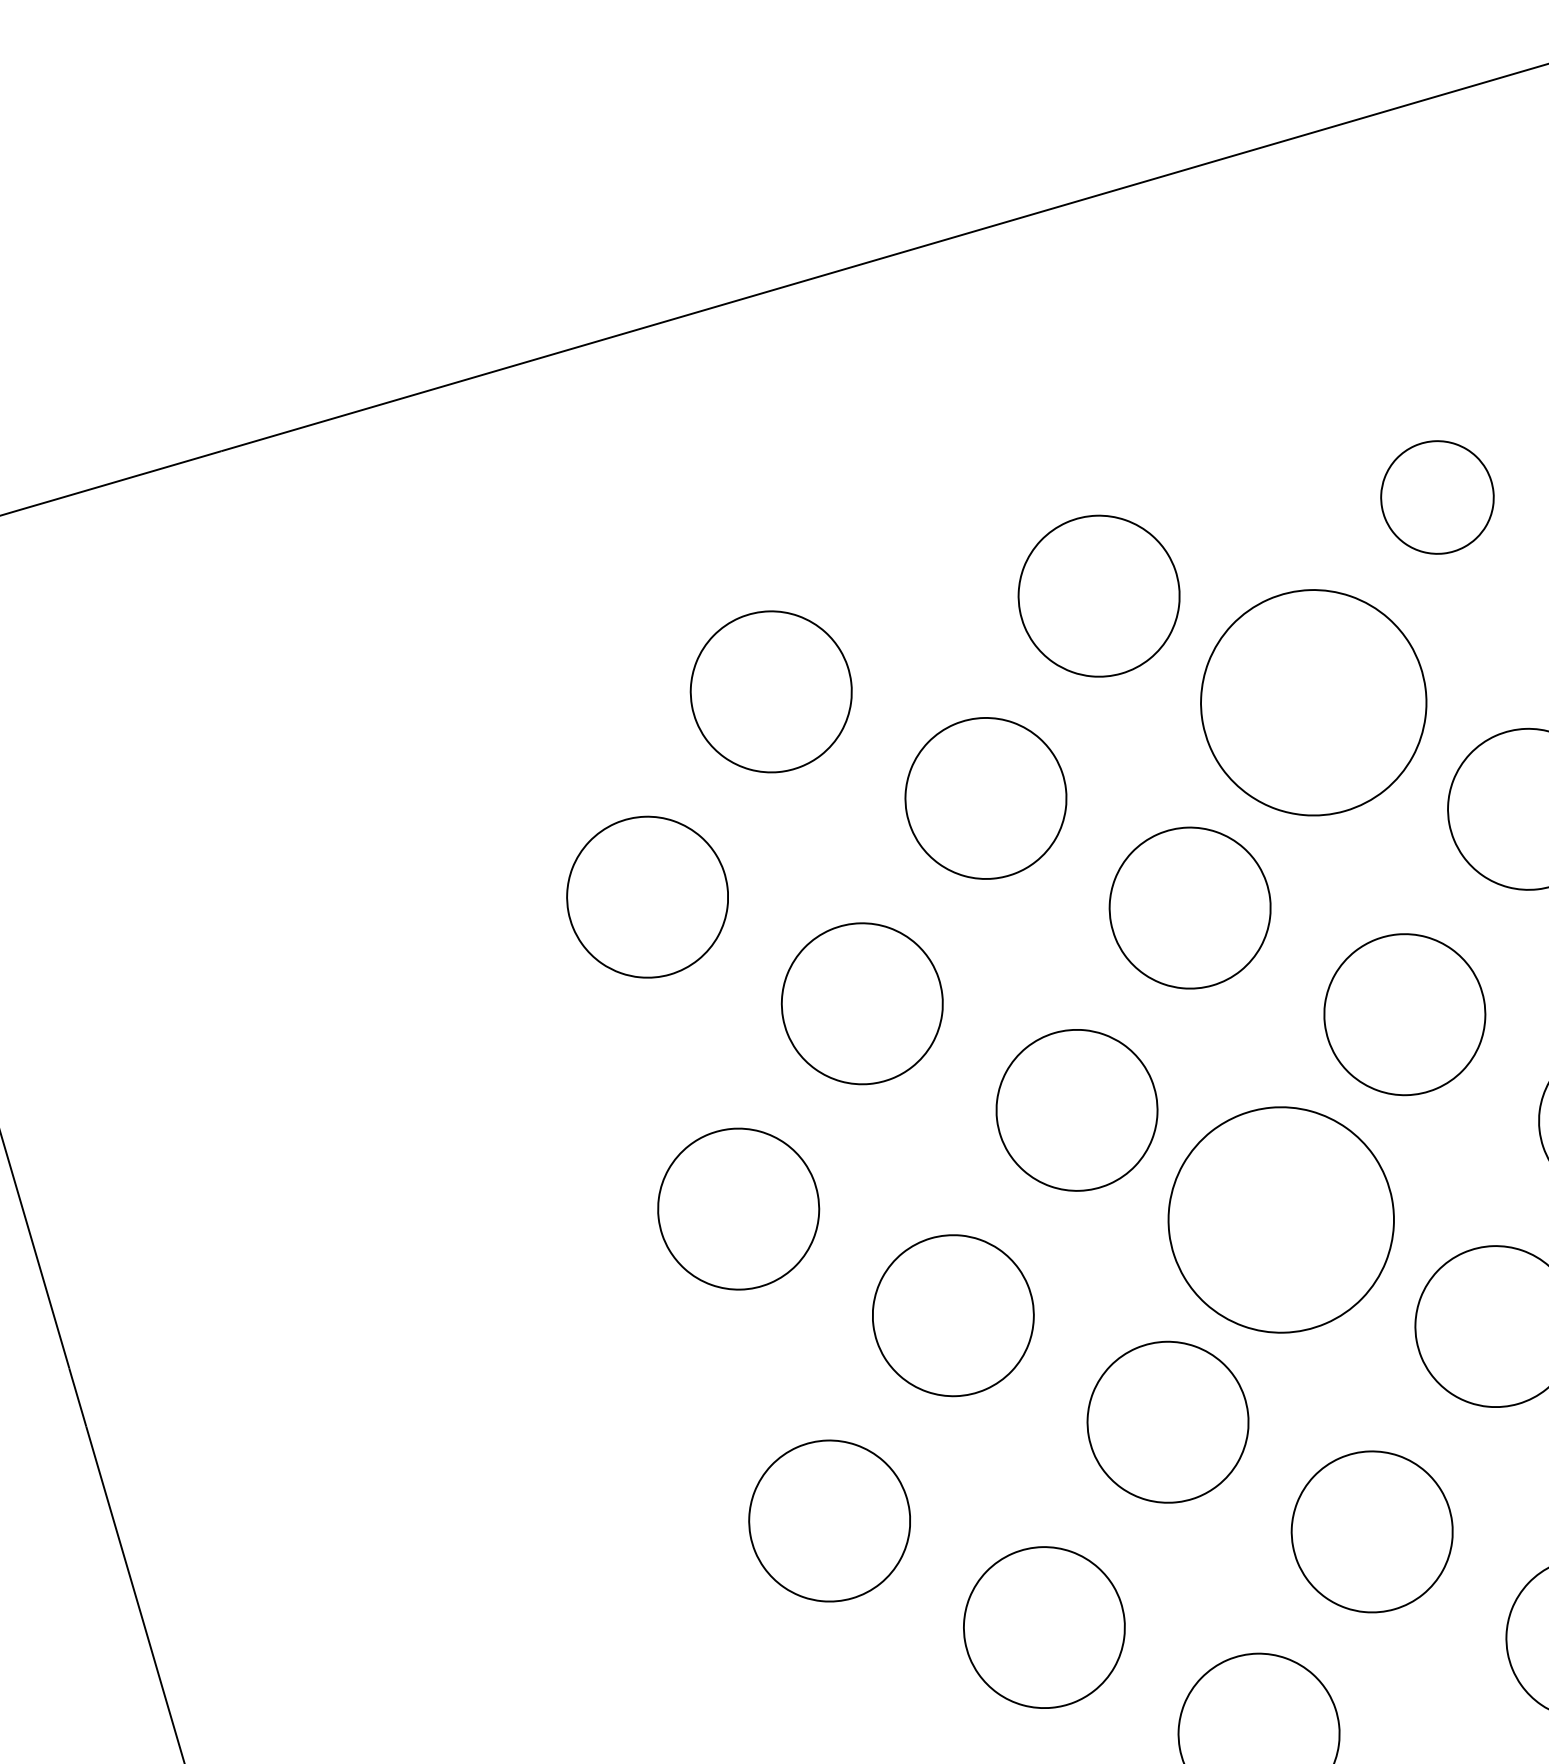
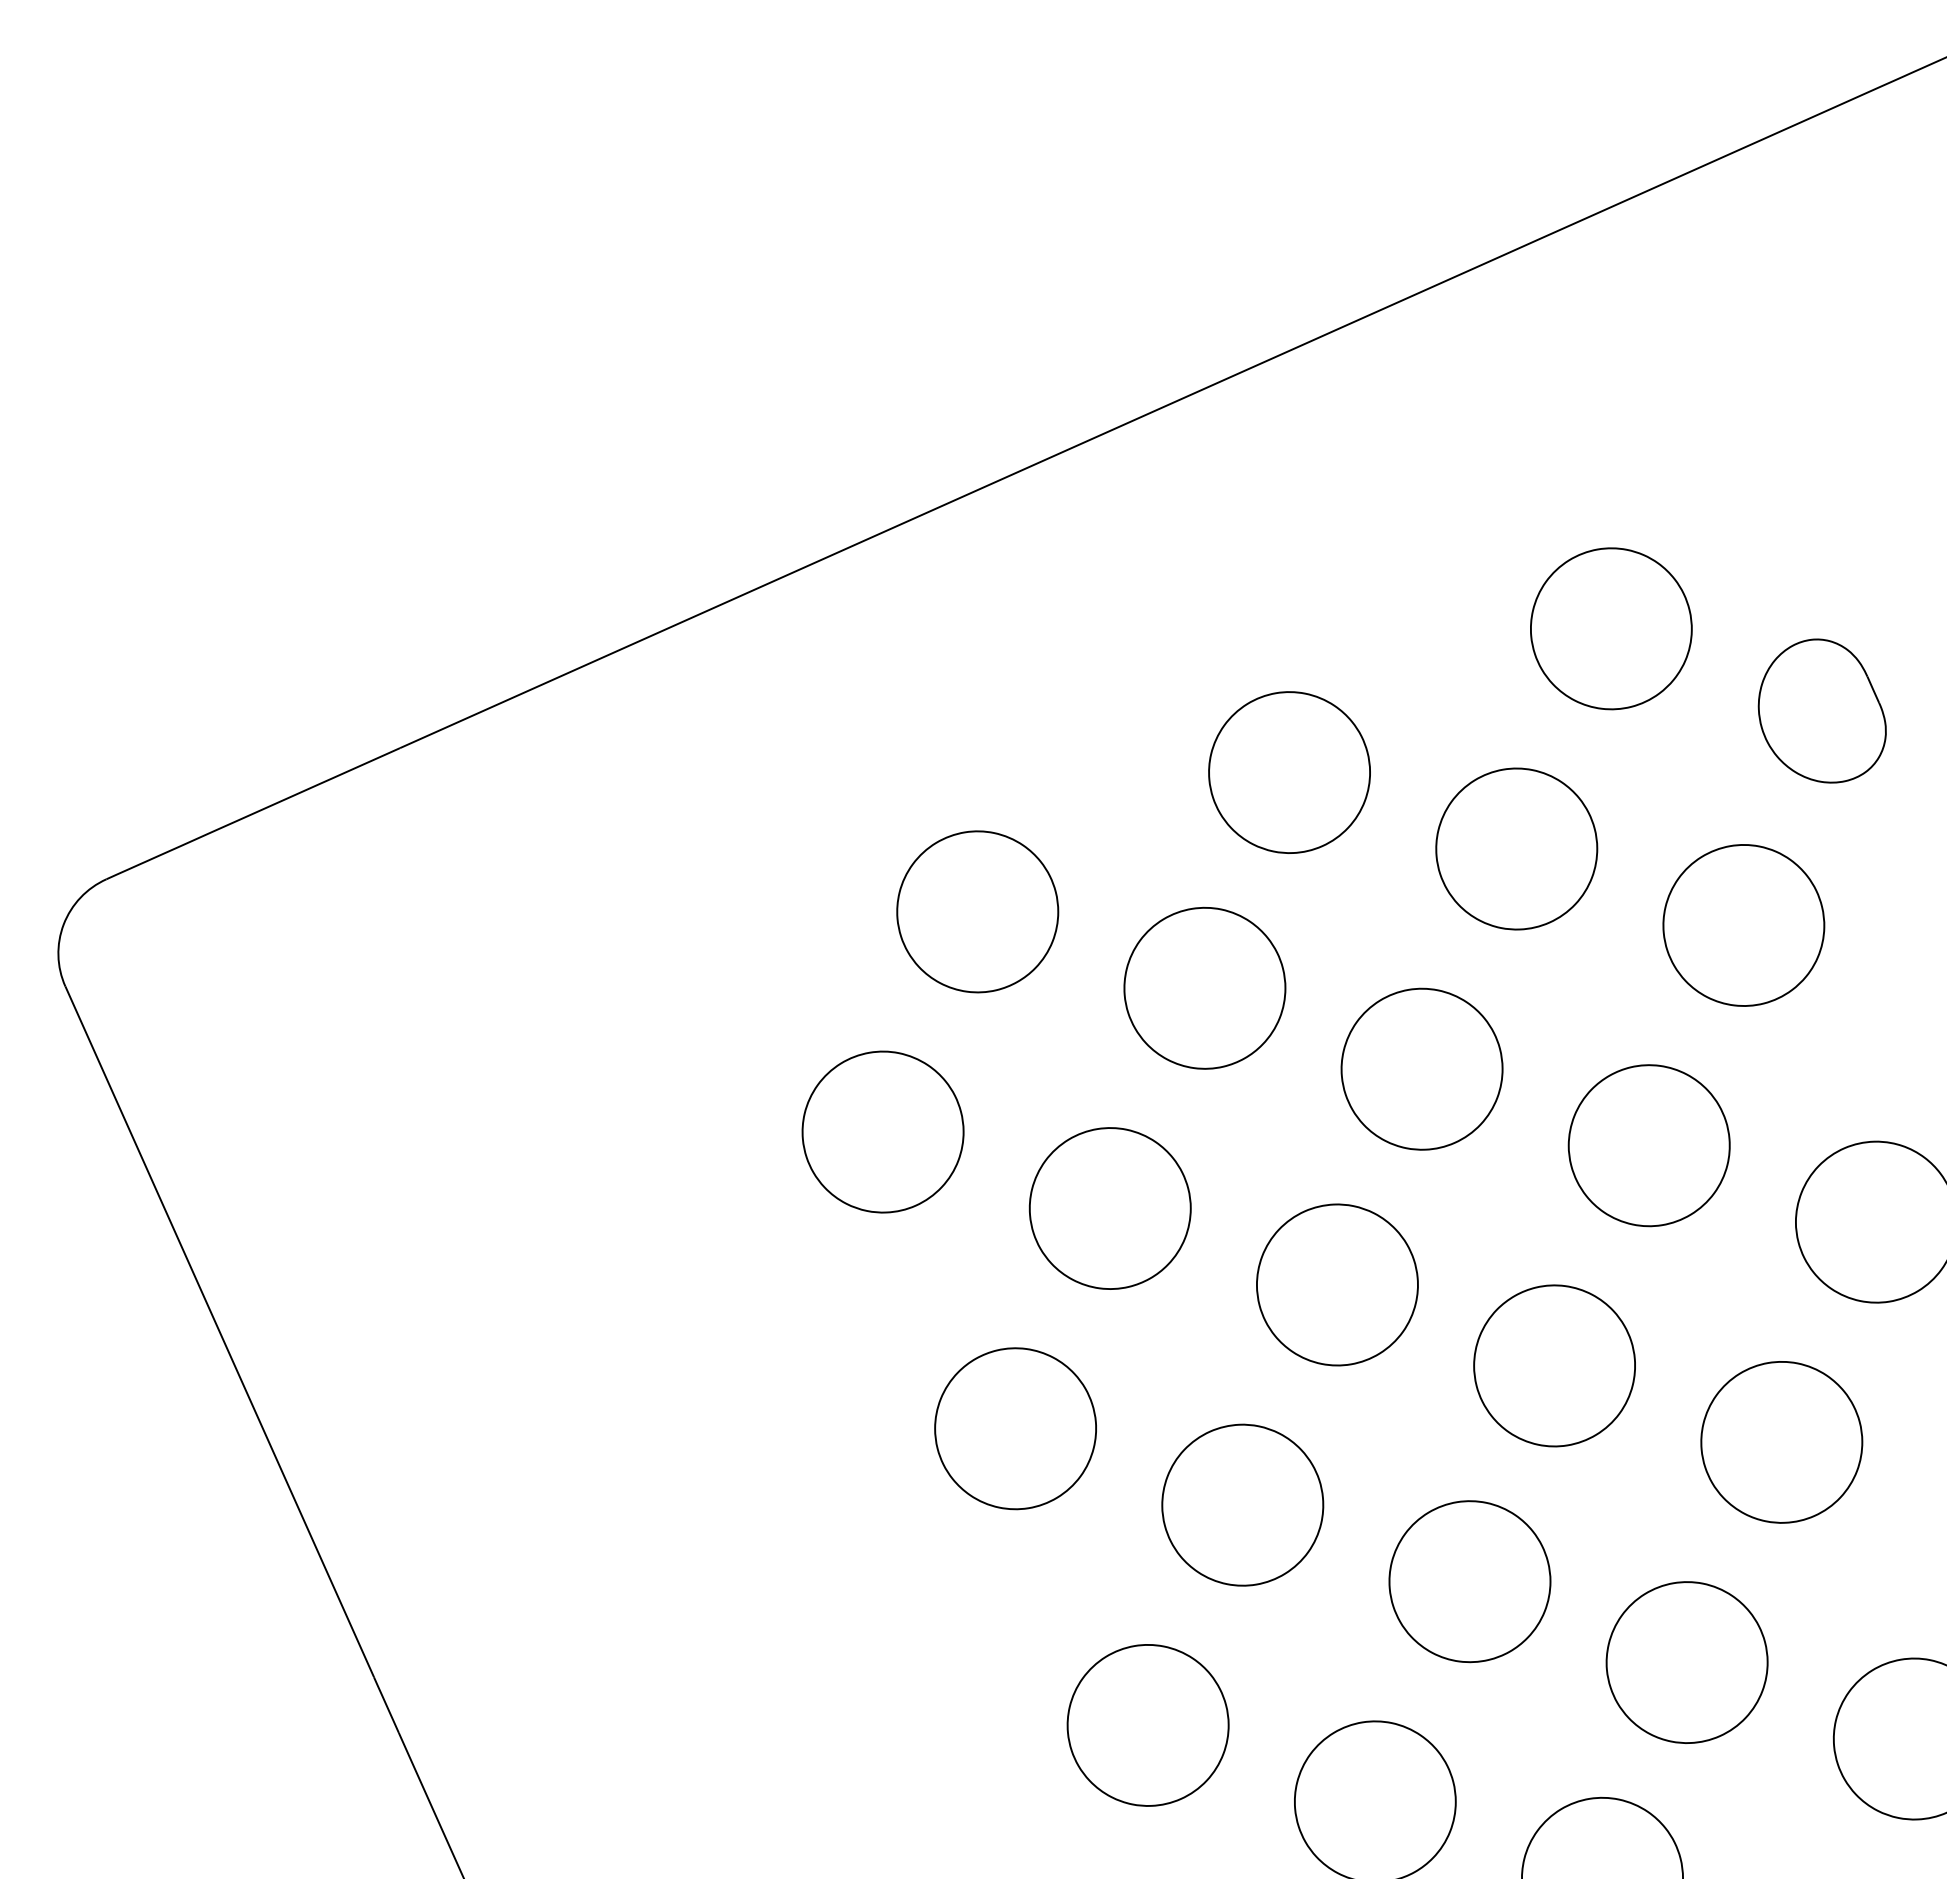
part: (1437, 497) -> (1611, 628), size x1.43
part: (1313, 702) -> (1516, 848), size x0.71
part: (1281, 1219) -> (1554, 1365), size x0.71

